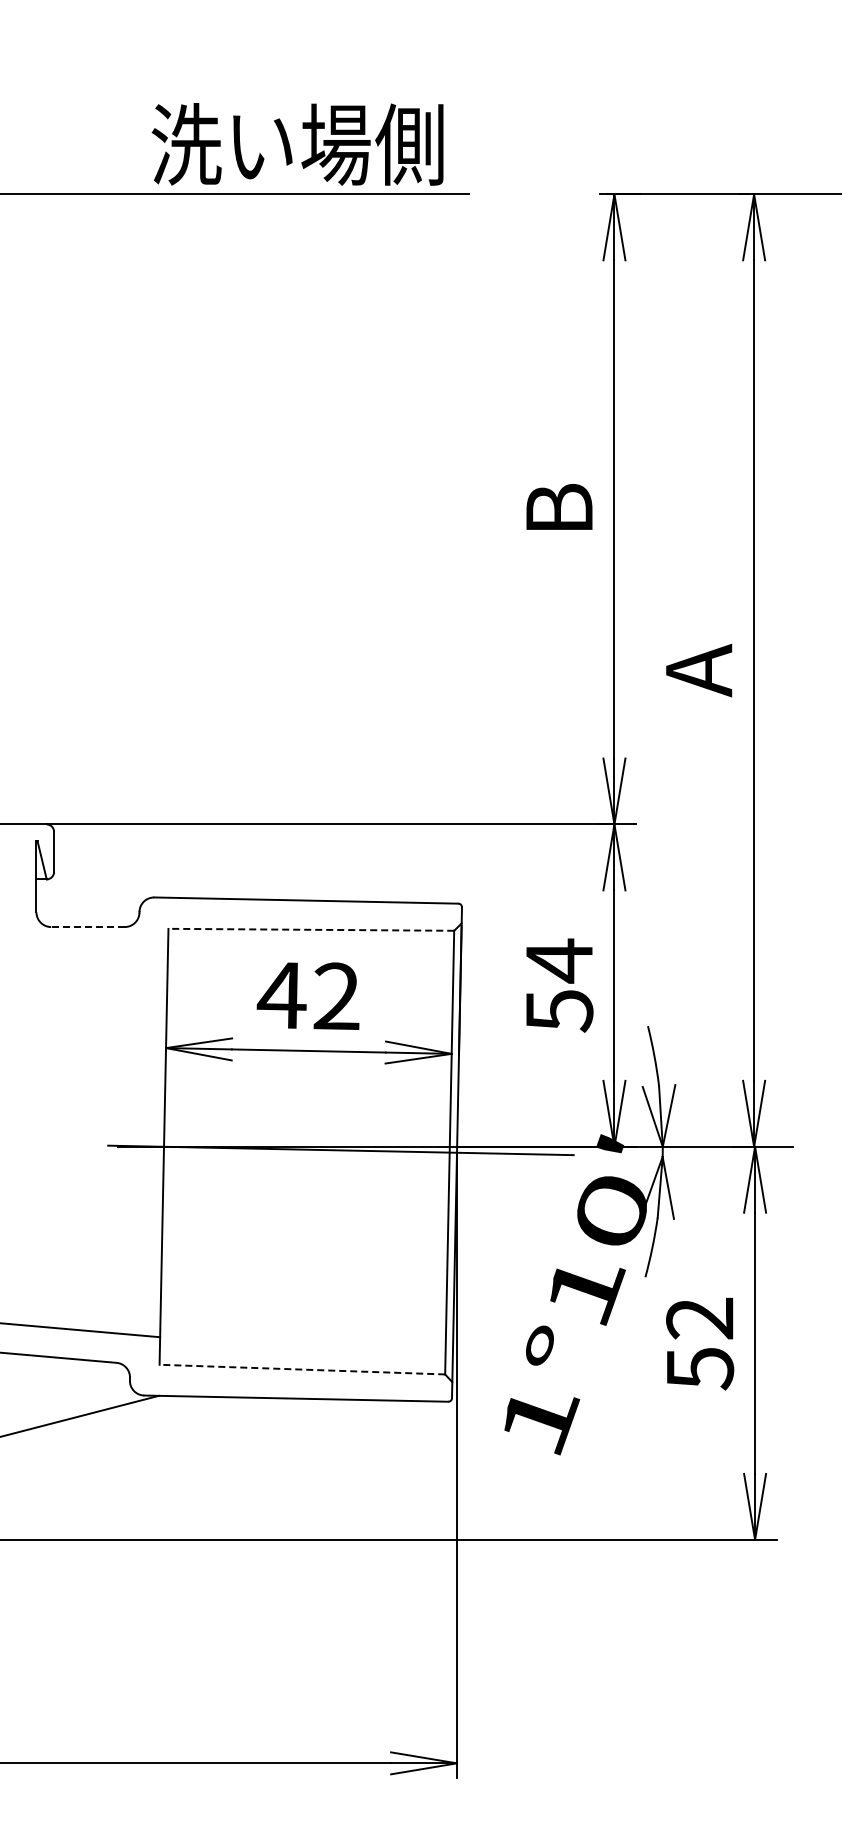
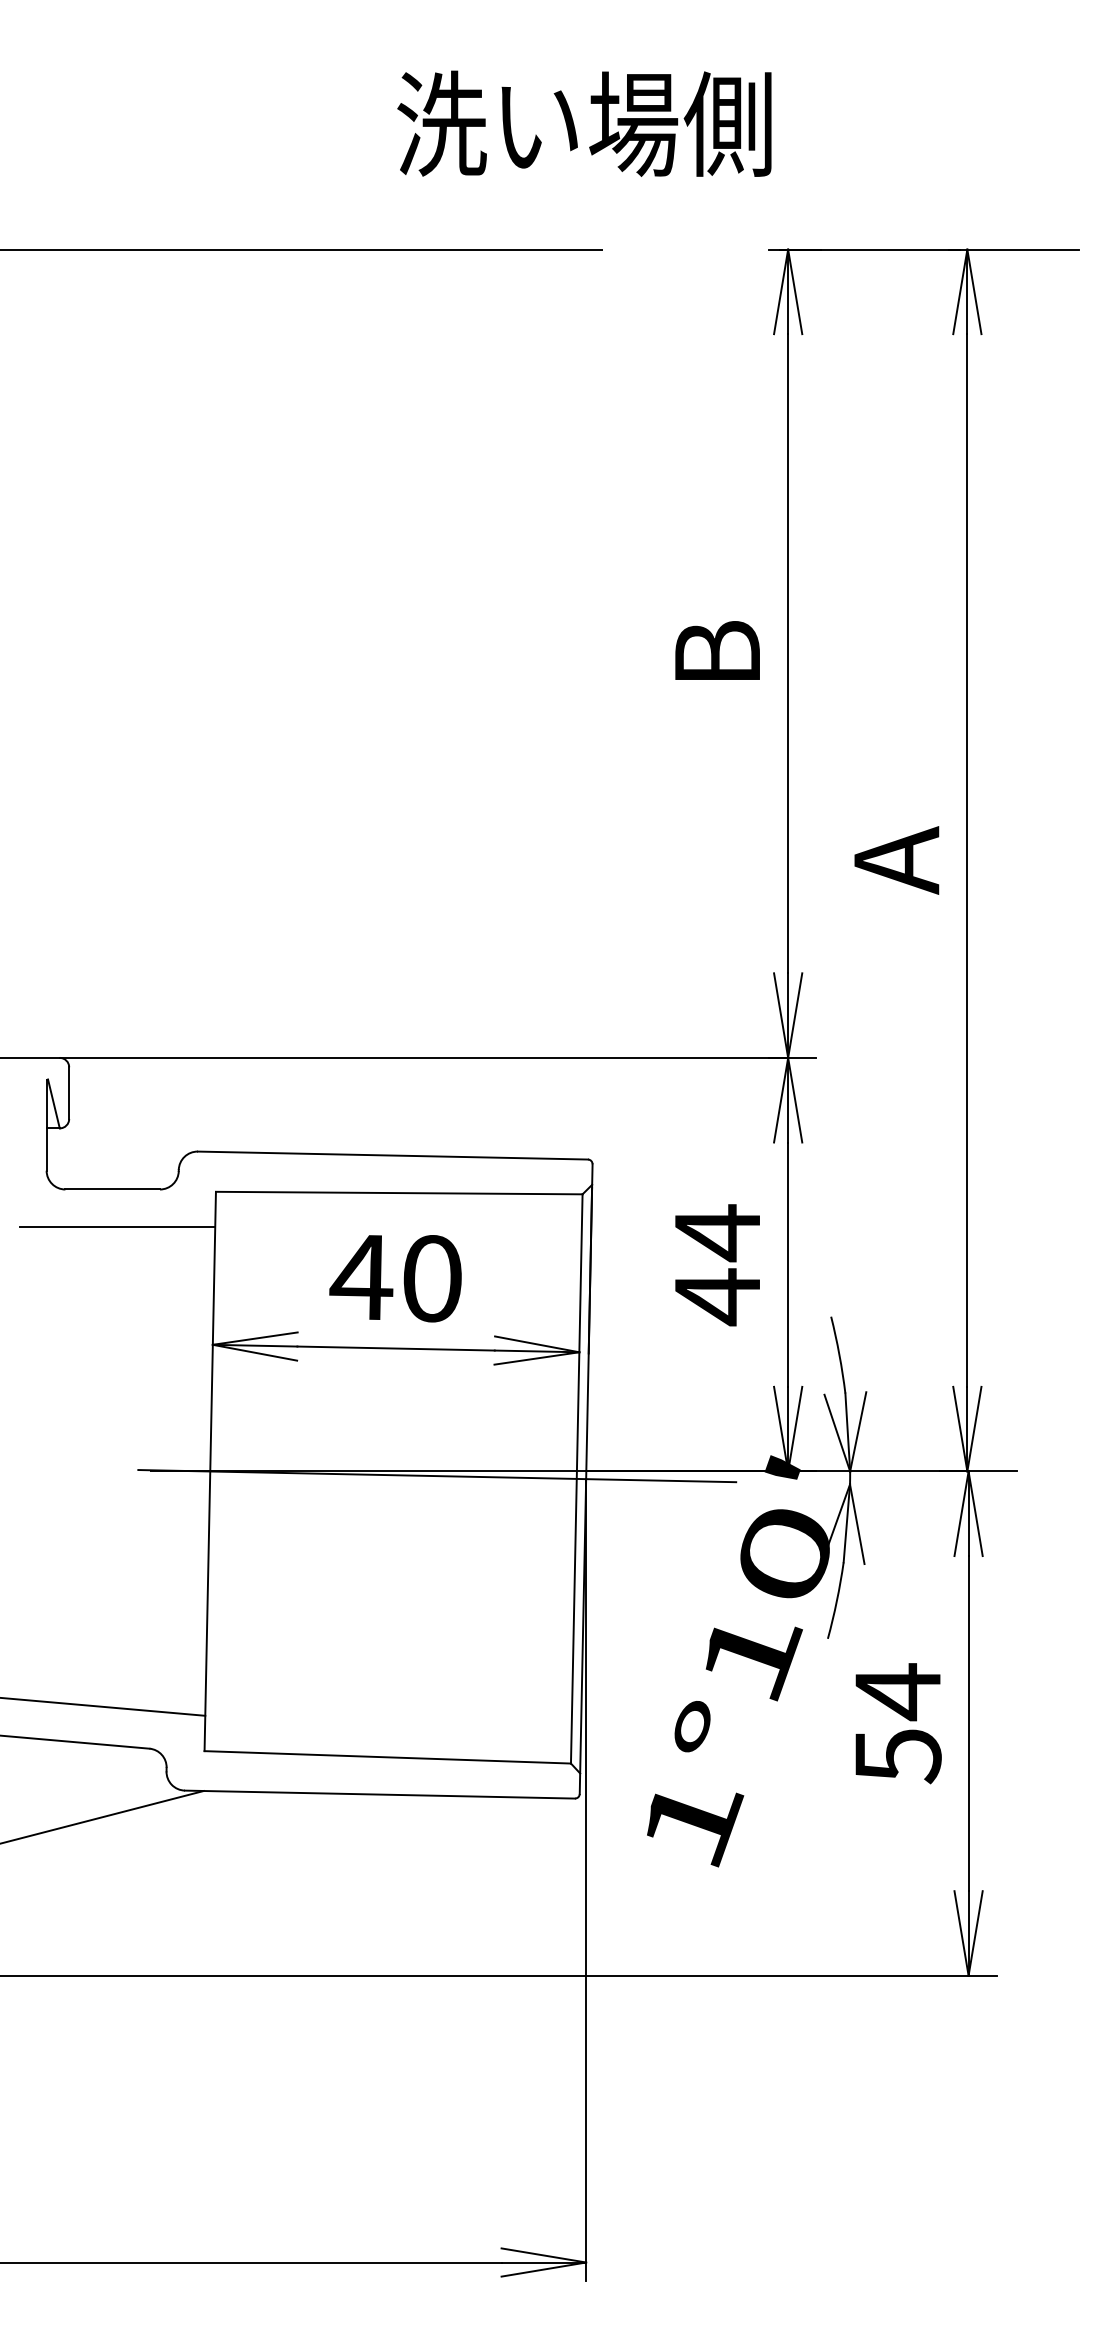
text: (297, 144) -> (584, 123), moved
line: (87, 927) -> (112, 1190), dashed -> solid
line: (311, 929) -> (399, 1192), dashed -> solid
line: (91, 956) -> (117, 1227), added
text: (336, 996) -> (431, 1278), 42 -> 40
text: (559, 1010) -> (717, 1296), 54 -> 44
text: (699, 1318) -> (897, 1691), 52 -> 54
line: (302, 1369) -> (387, 1757), dashed -> solid

